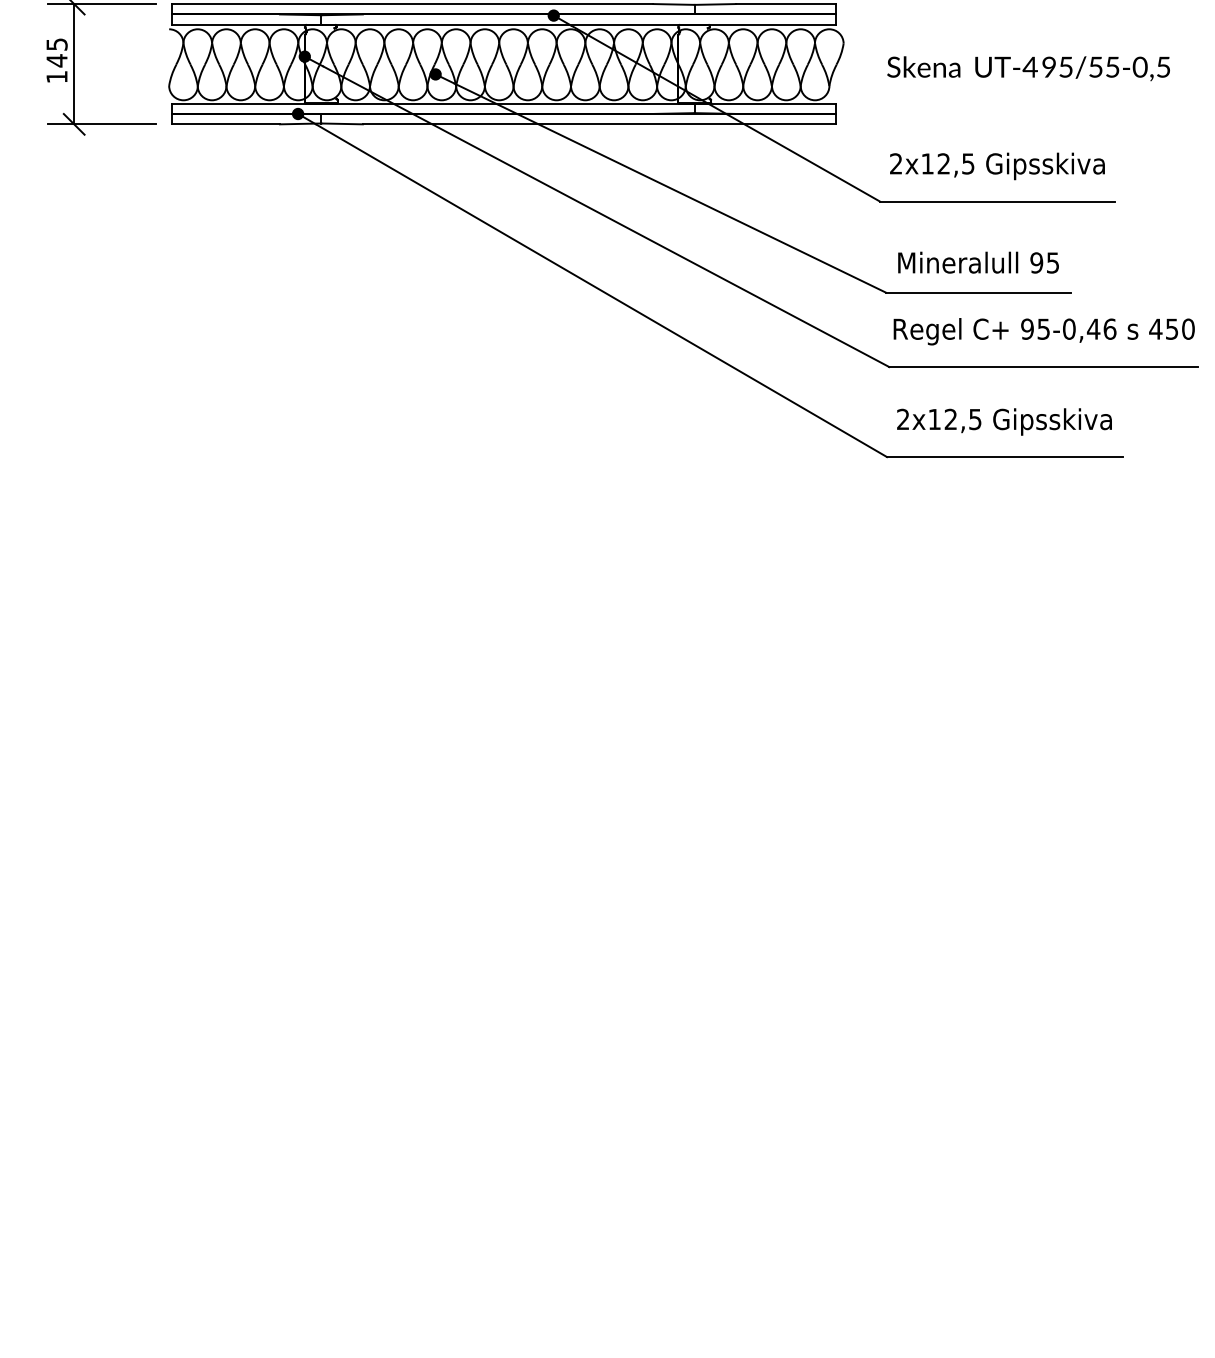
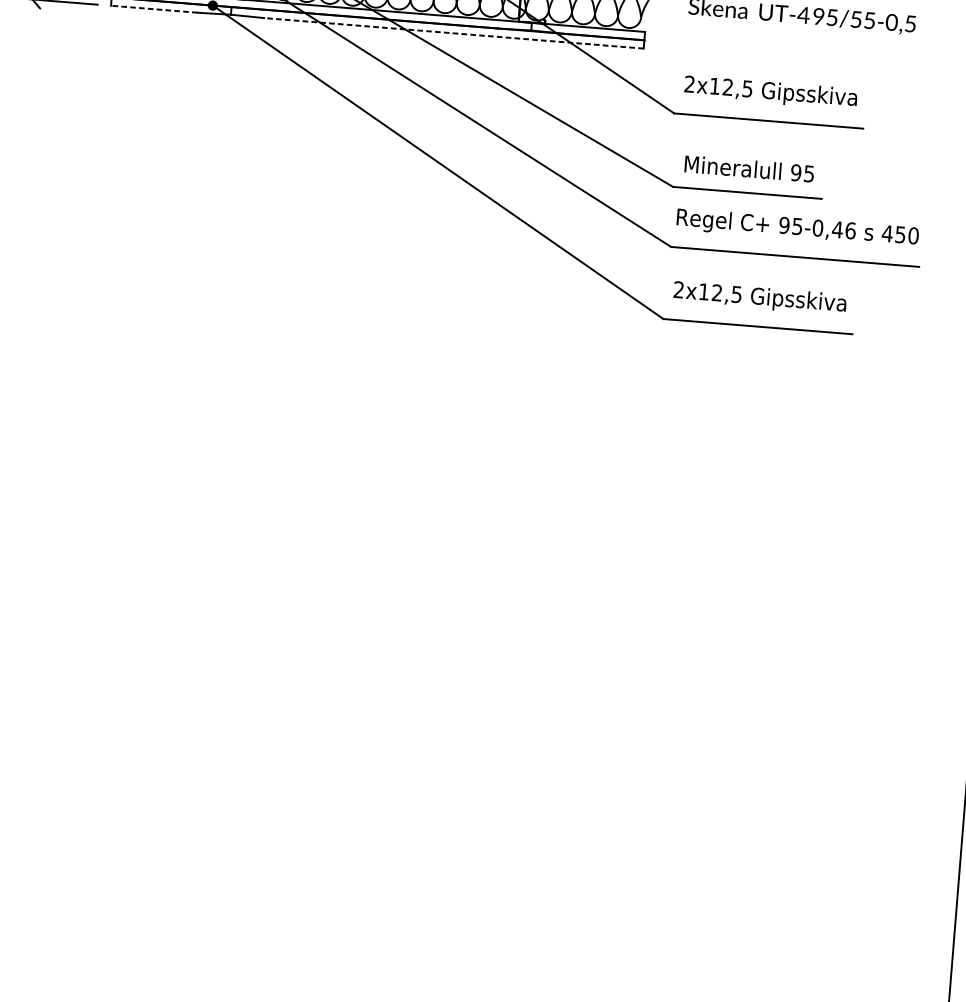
line: (226, 124) -> (154, 9), solid -> dashed
line: (598, 124) -> (453, 33), solid -> dashed

